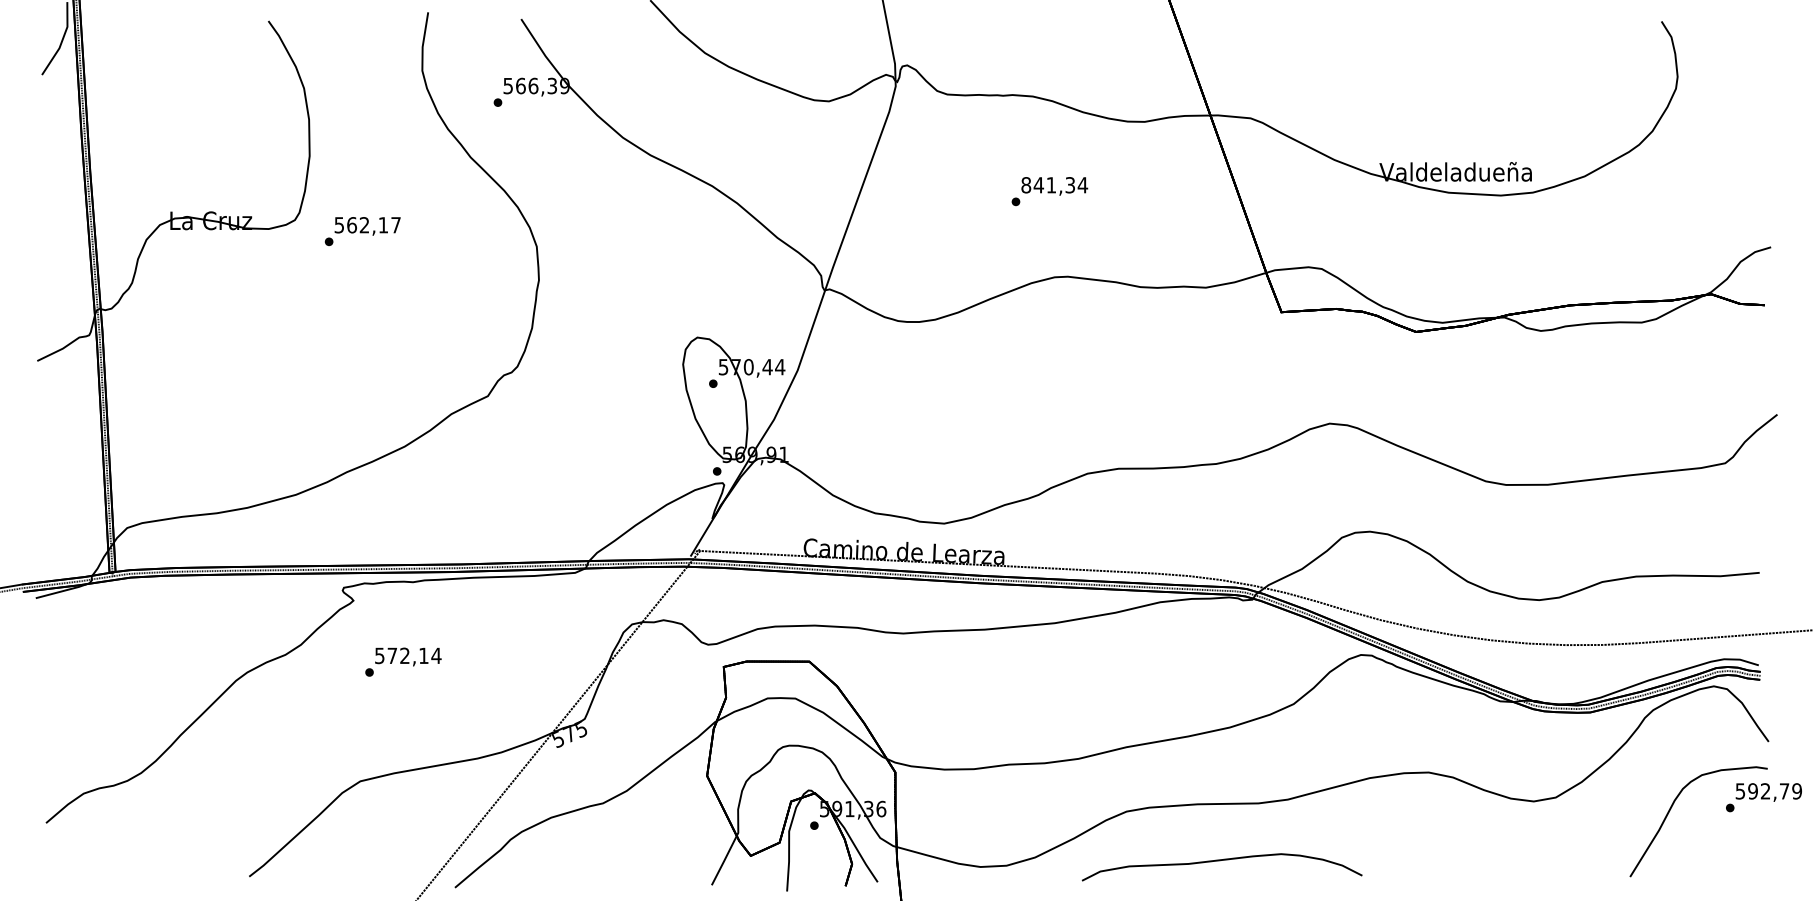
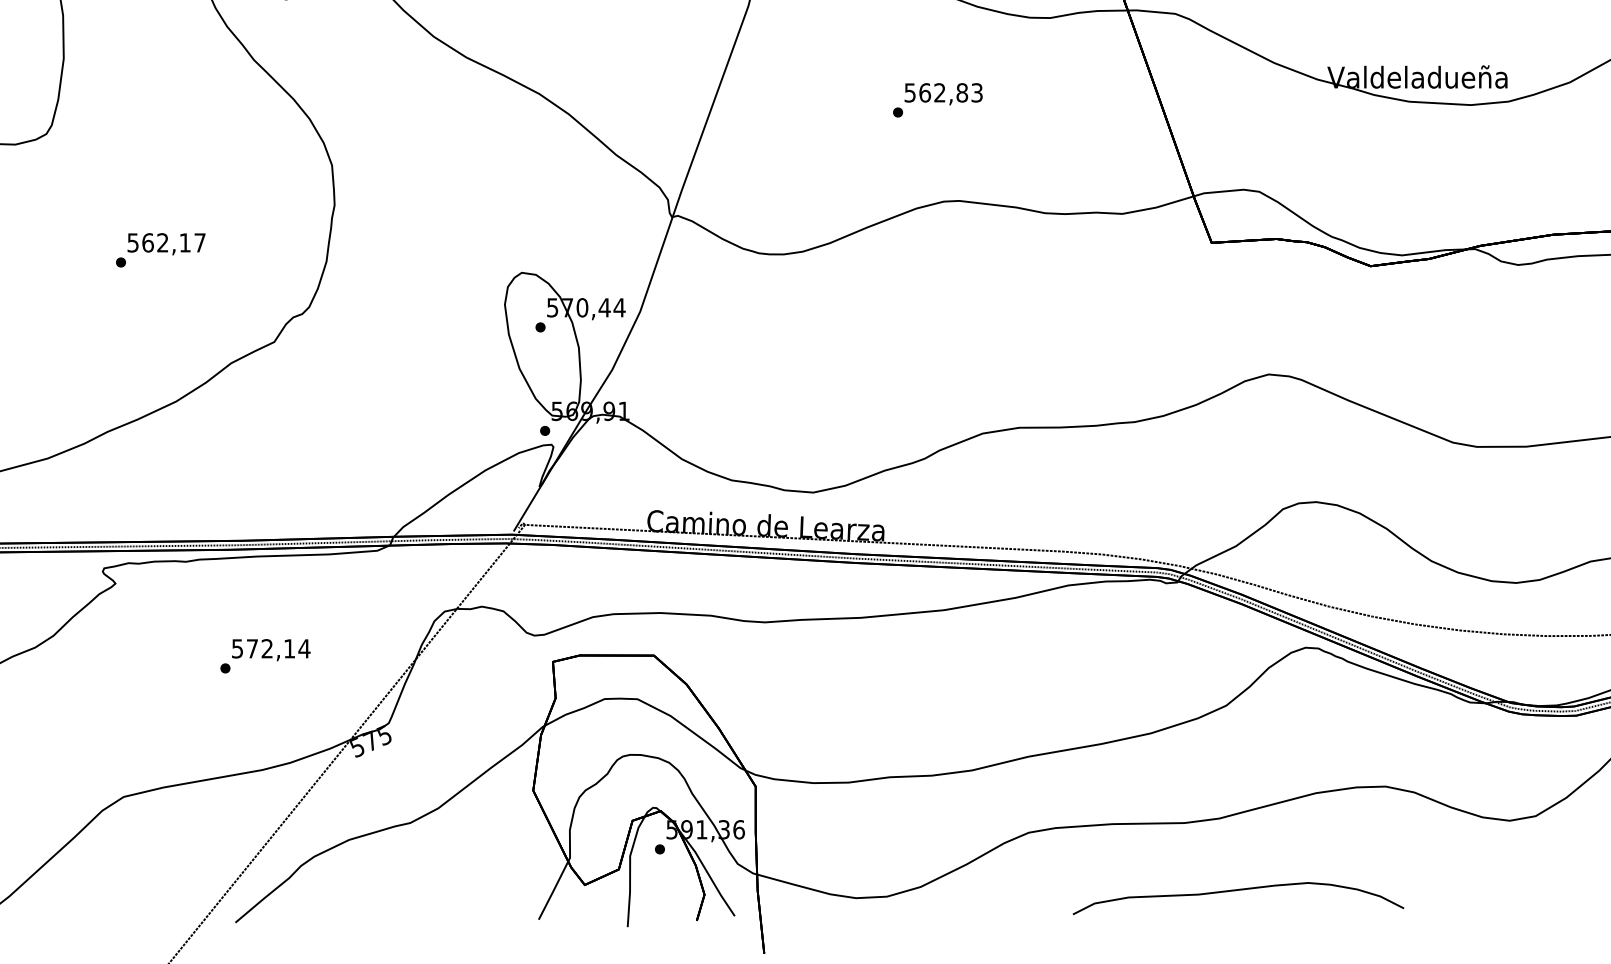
text: (1054, 185) -> (943, 93), 841,34 -> 562,83
text: (362, 231) -> (160, 250), moved
text: (403, 661) -> (265, 655), moved
curve: (1220, 861) -> (1236, 891), moved

